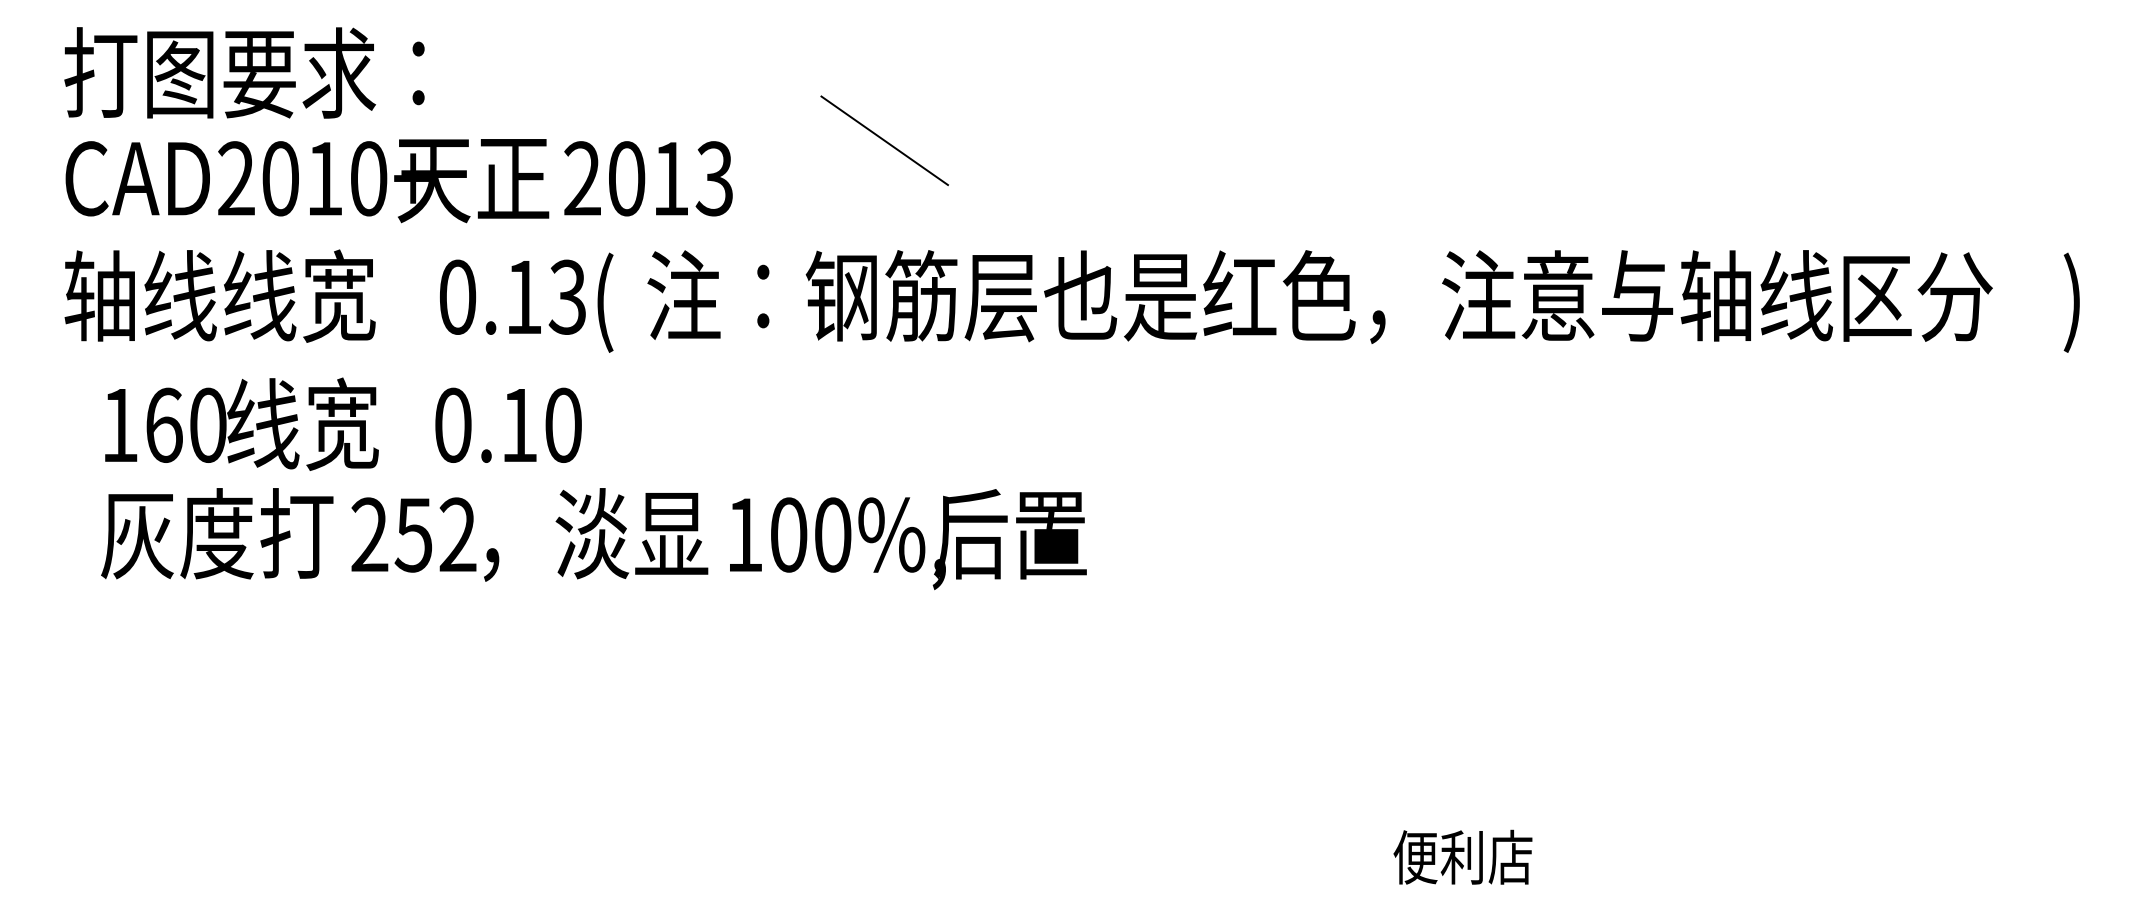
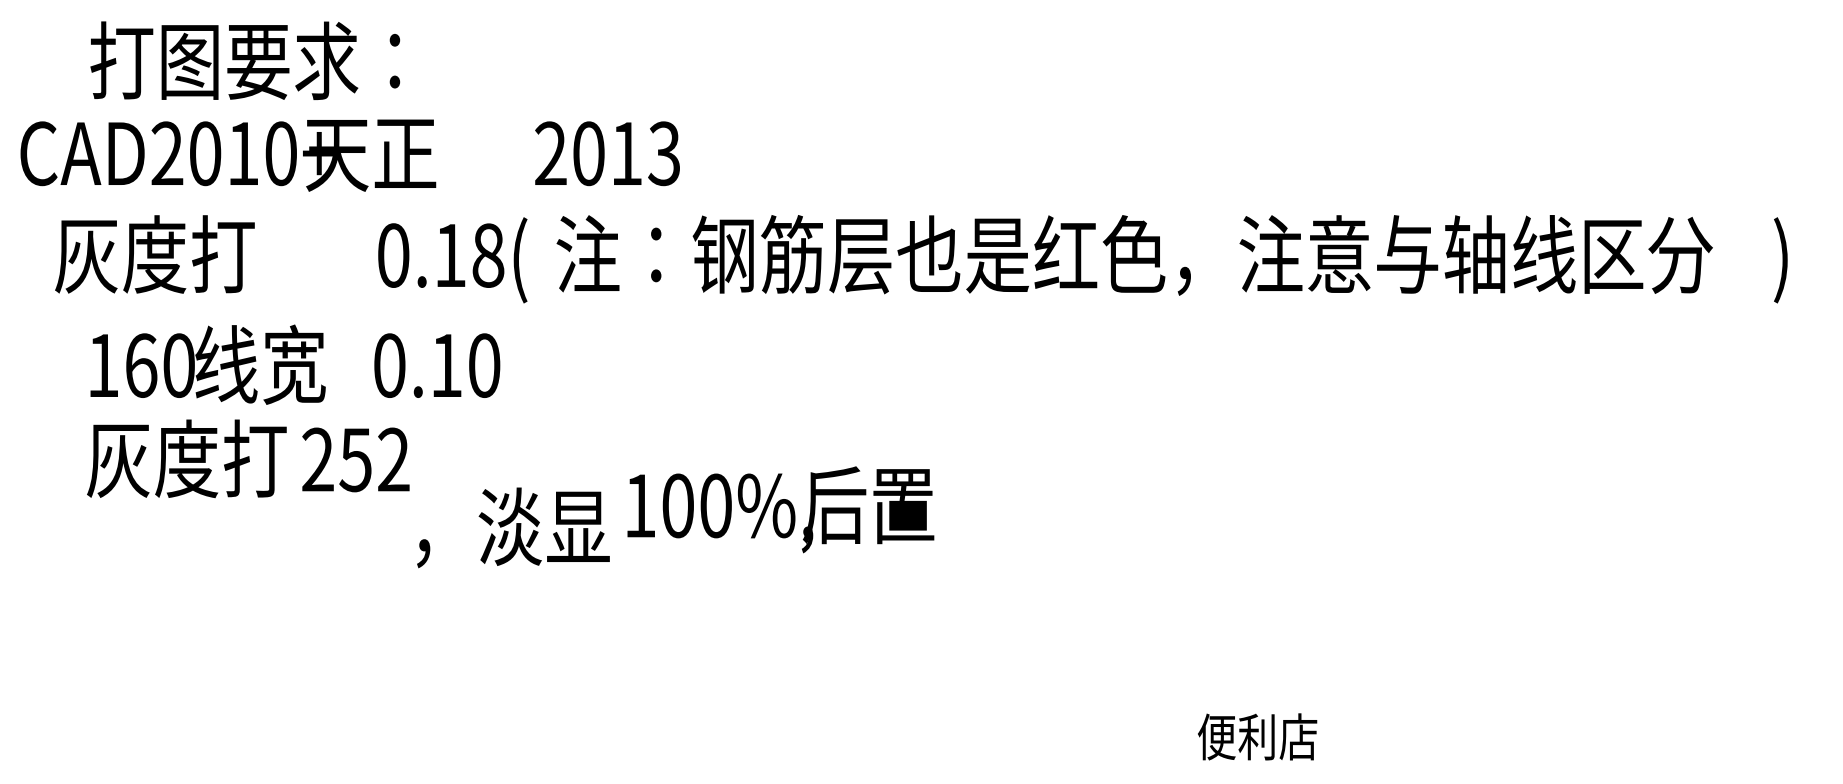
text: (244, 72) -> (245, 60), moved
line: (884, 141) -> (760, 121), removed
text: (648, 178) -> (607, 153), moved
text: (307, 180) -> (228, 155), moved
text: (220, 296) -> (189, 254), 轴线线宽 -> 灰度打
text: (567, 297) -> (487, 255), 0.13( -> 0.18(
text: (596, 534) -> (513, 527), moved
text: (907, 539) -> (780, 509), moved

